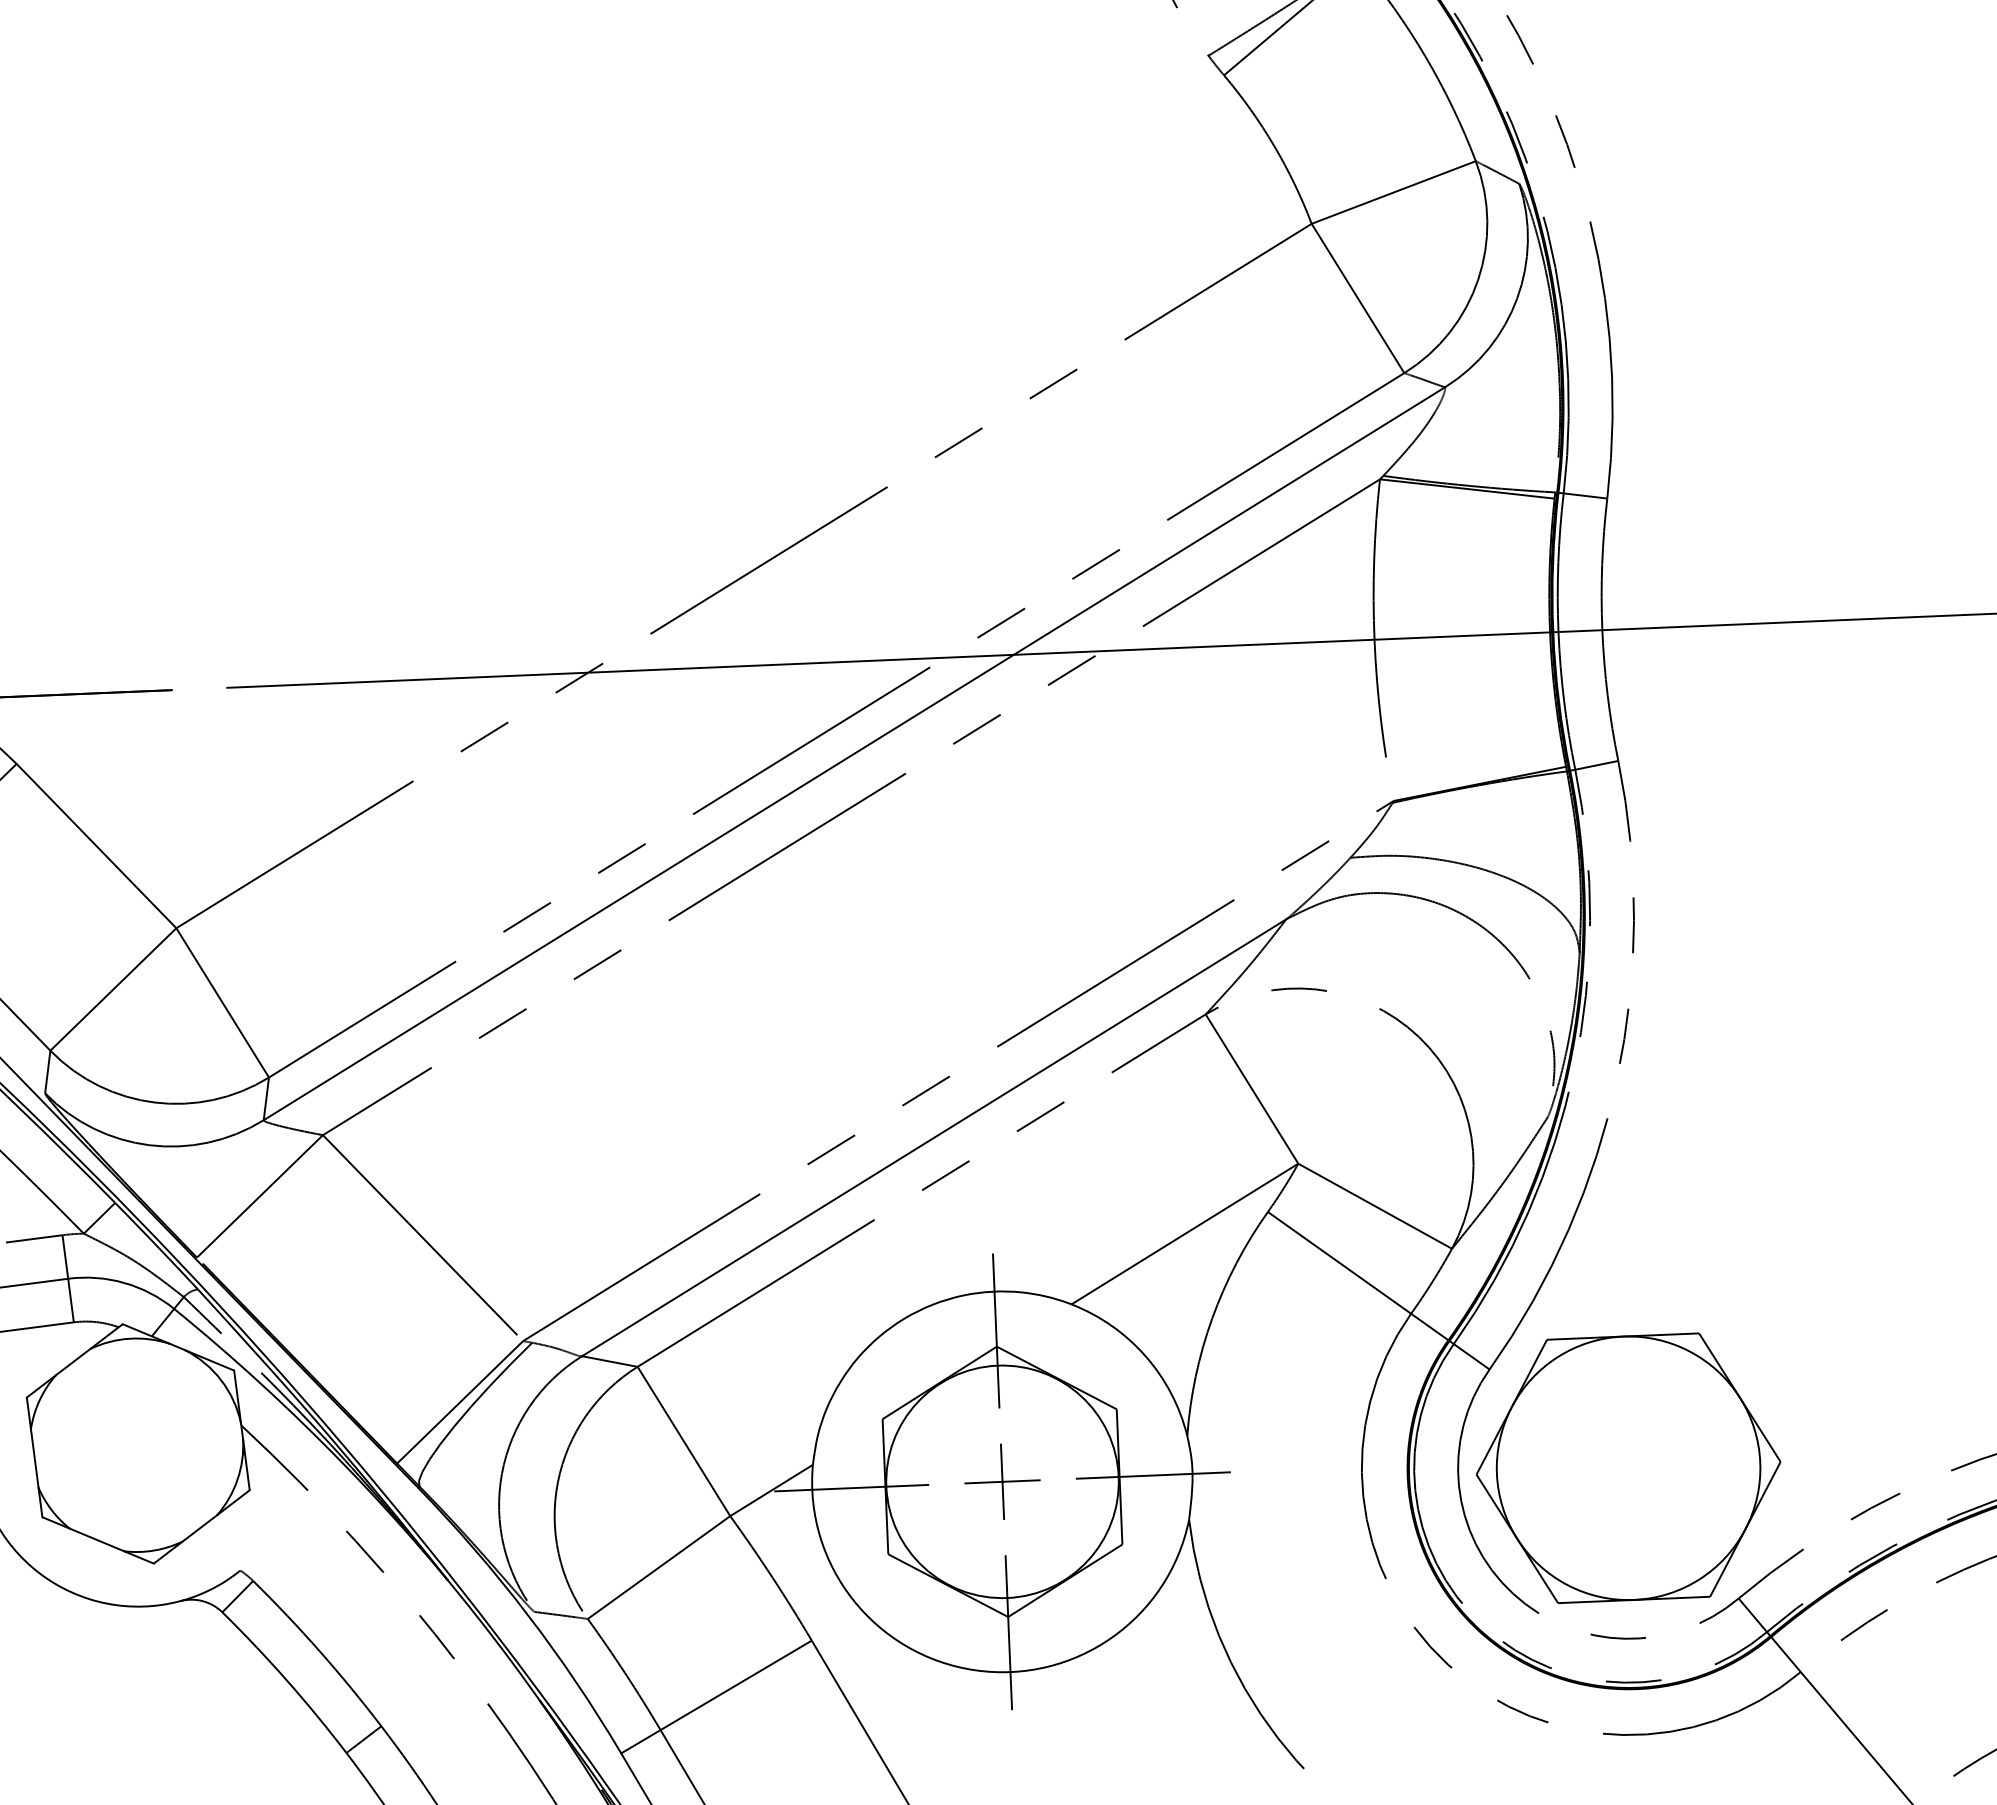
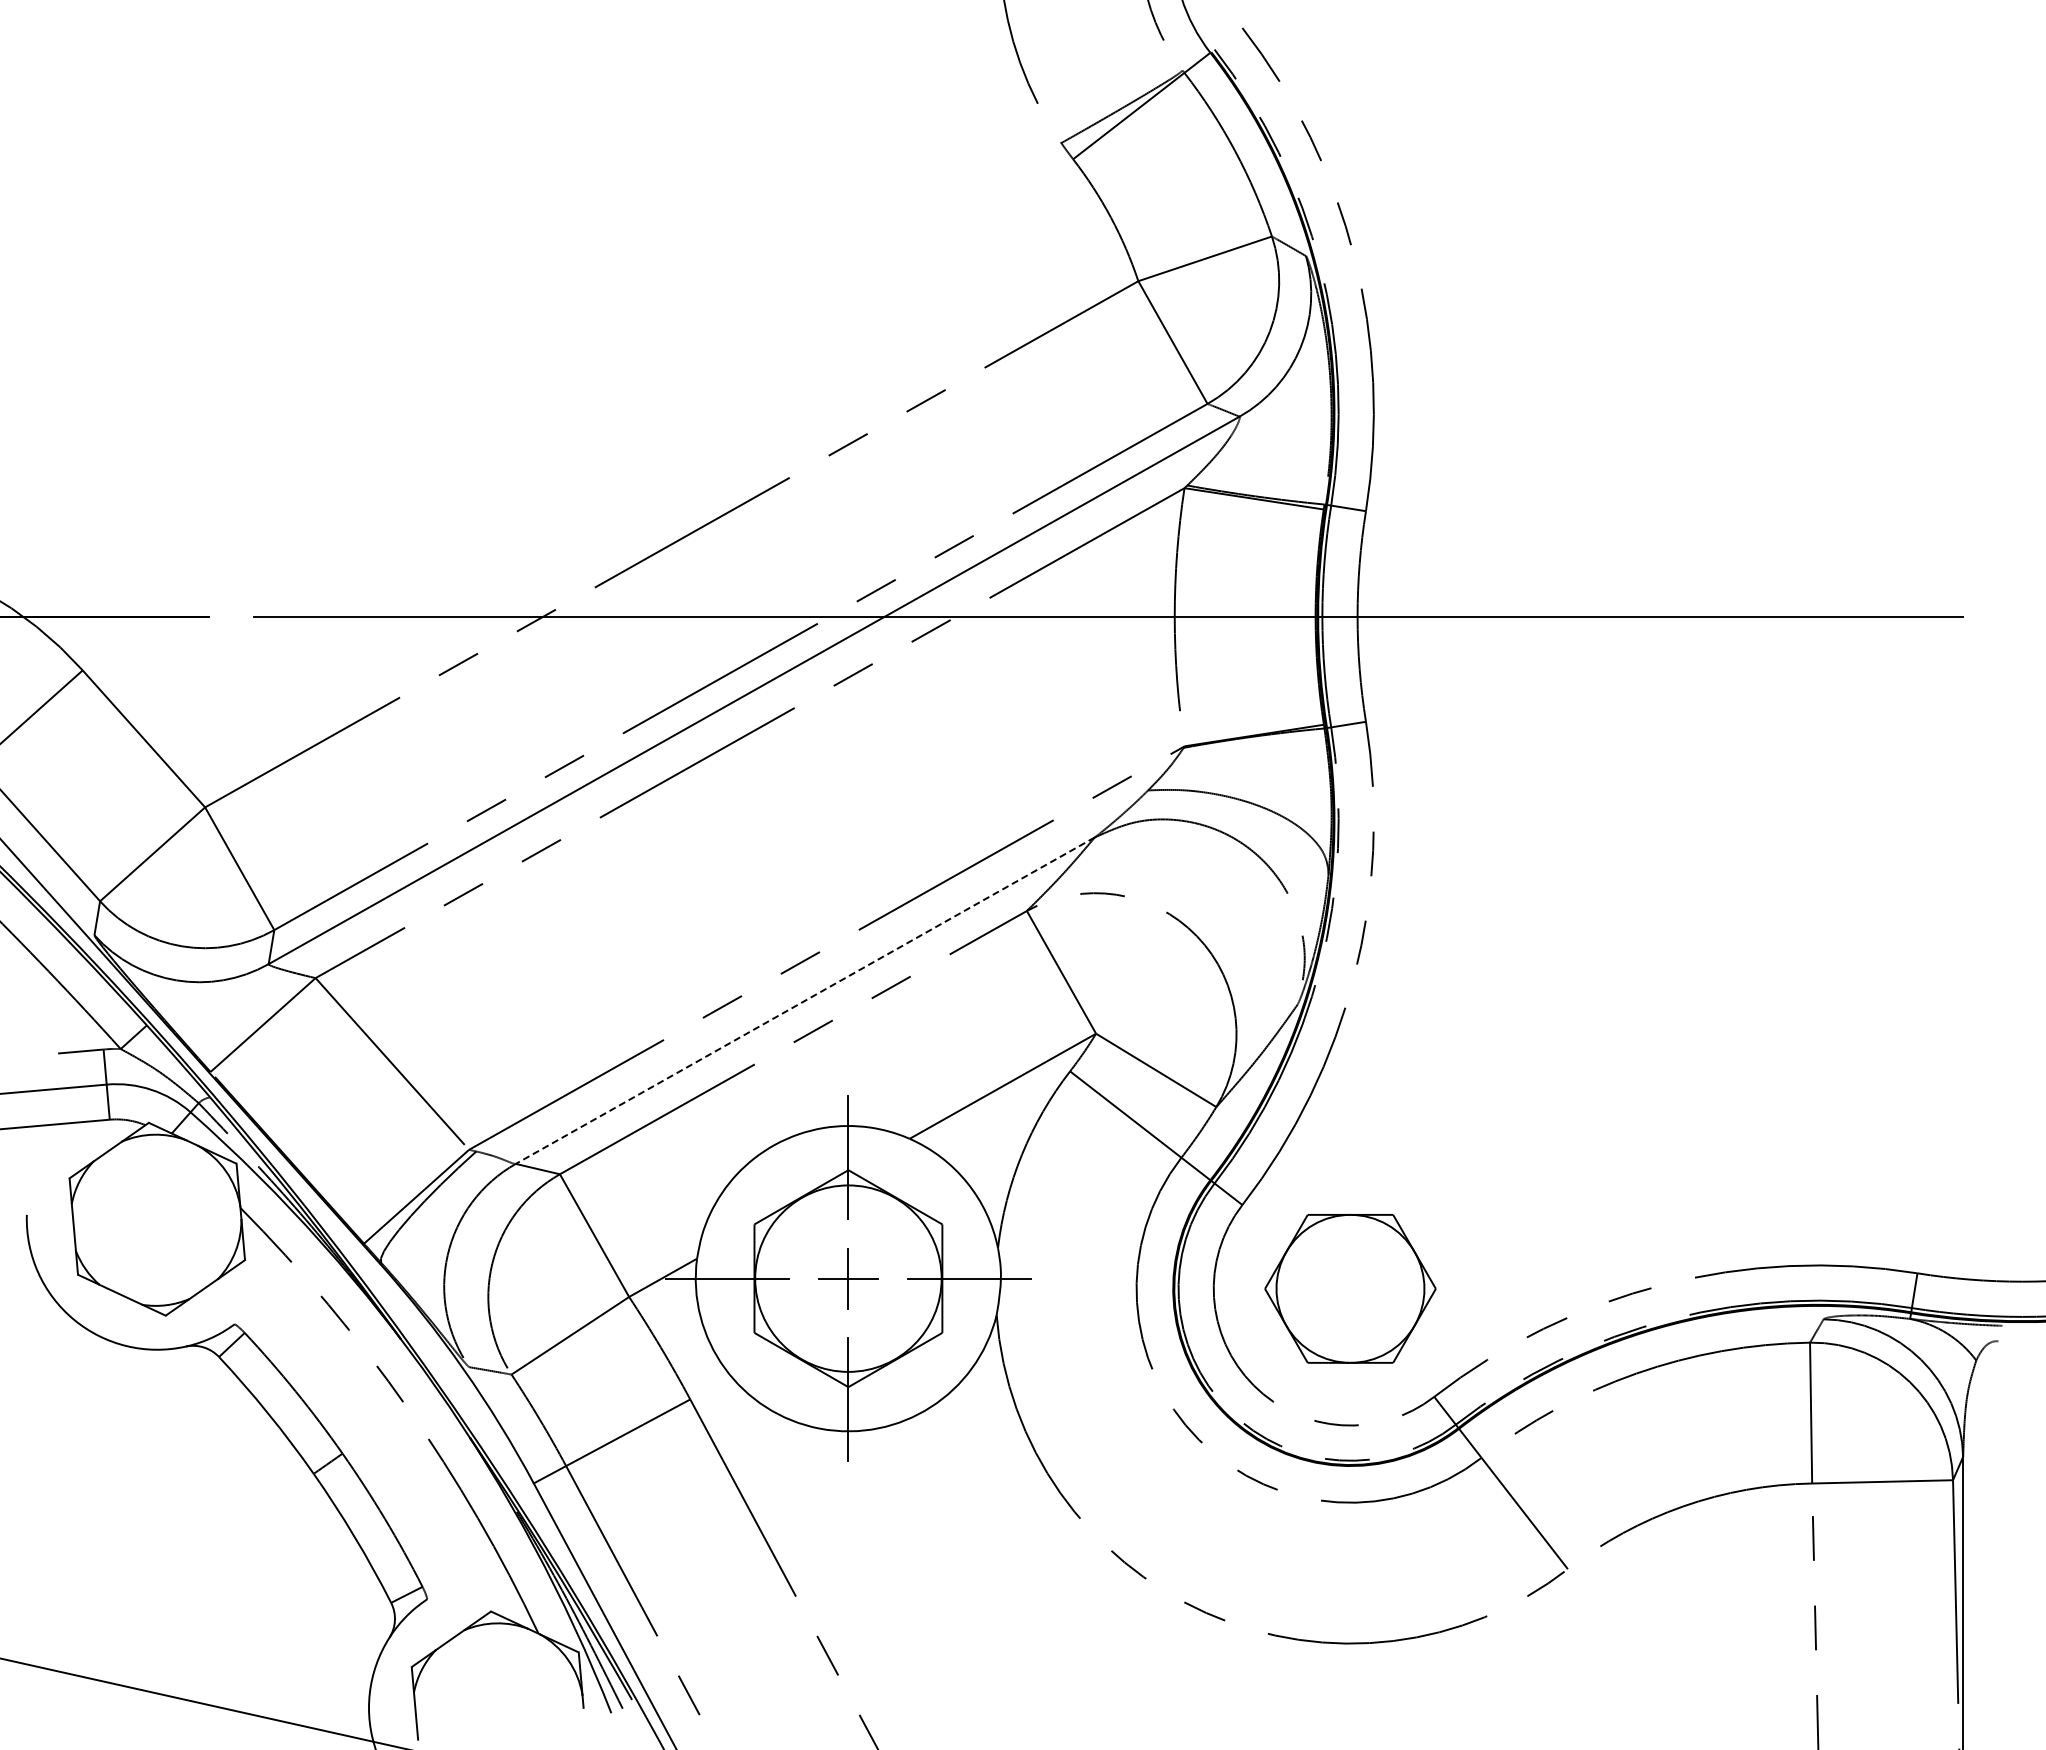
line: (933, 1137) -> (804, 1000), solid -> dashed
part: (1628, 1467) -> (1350, 1288), size x0.7

